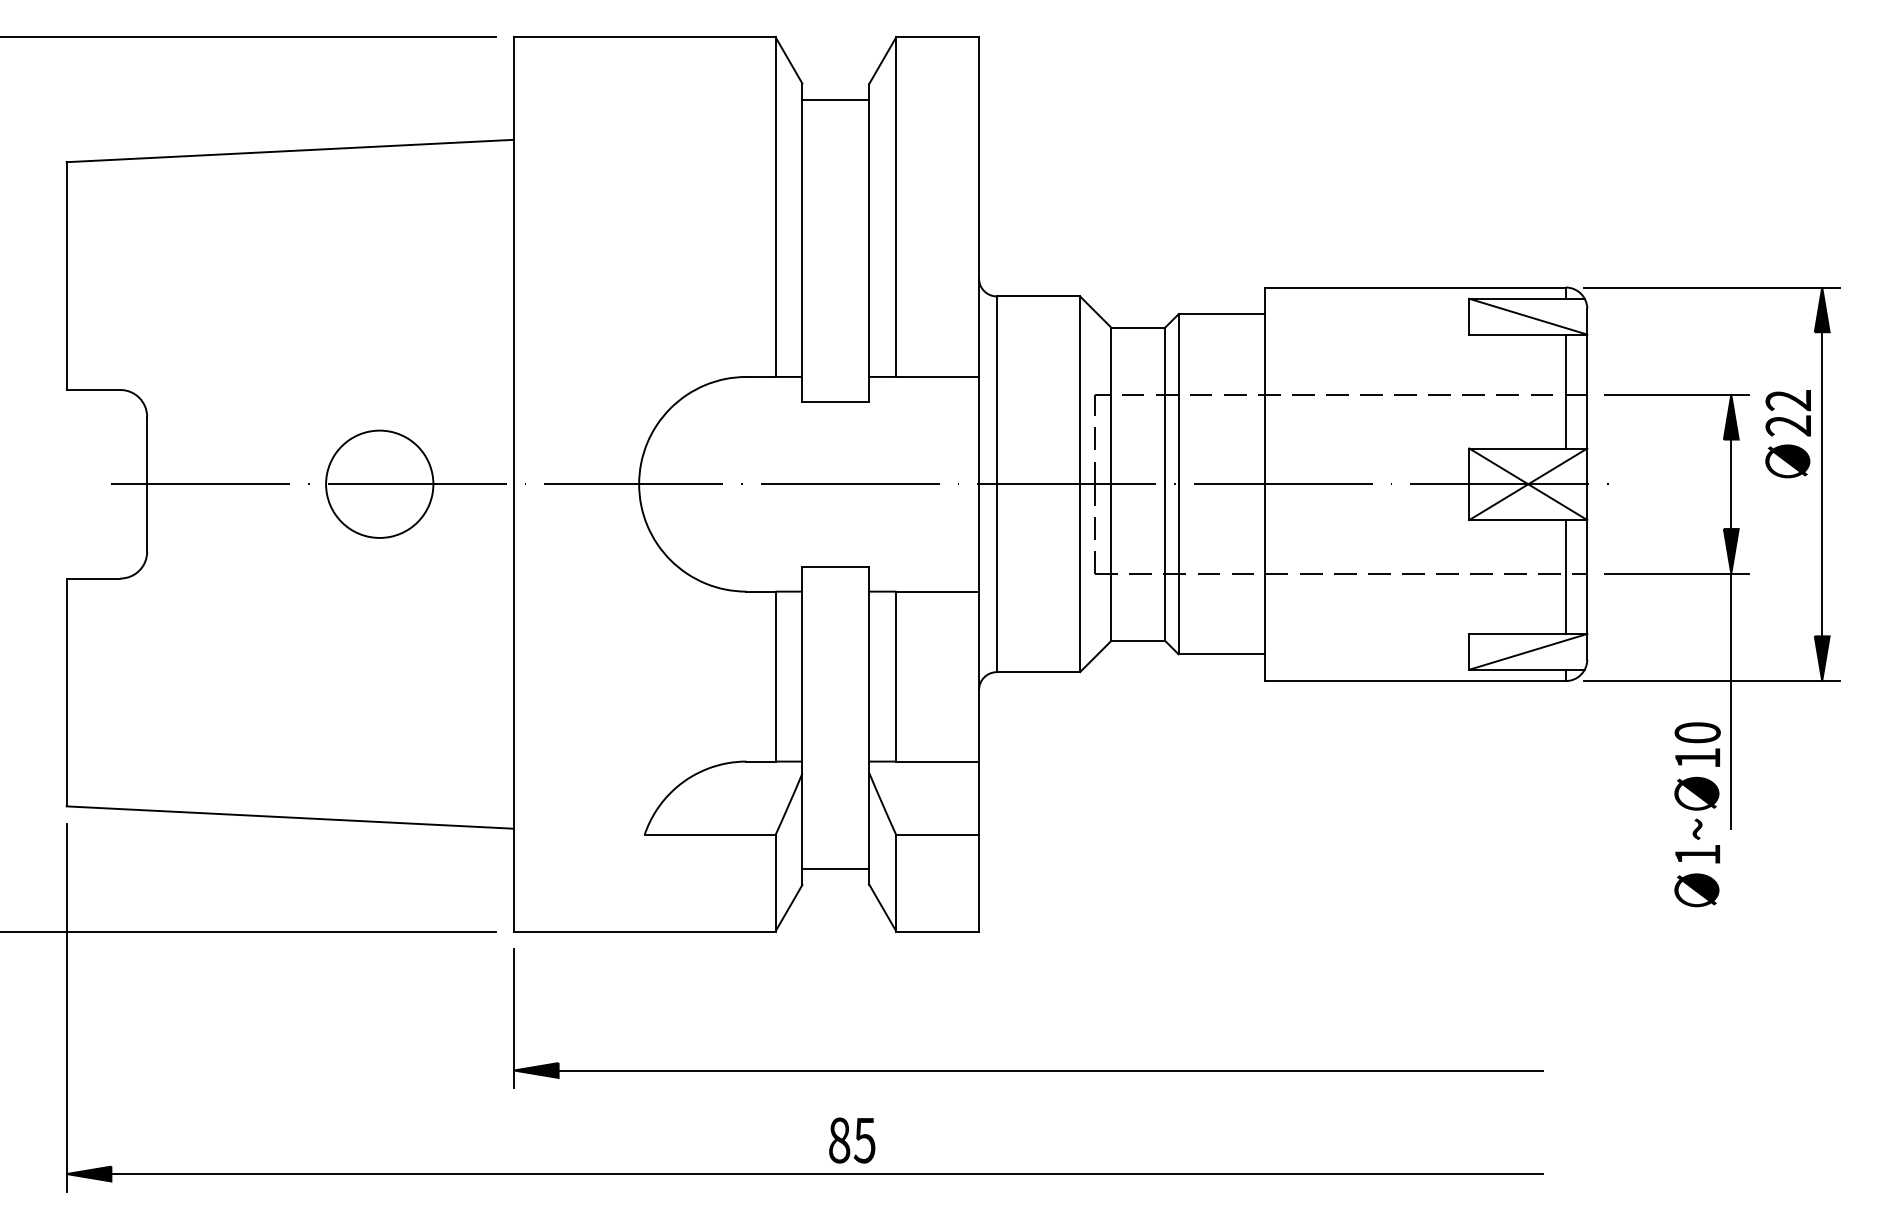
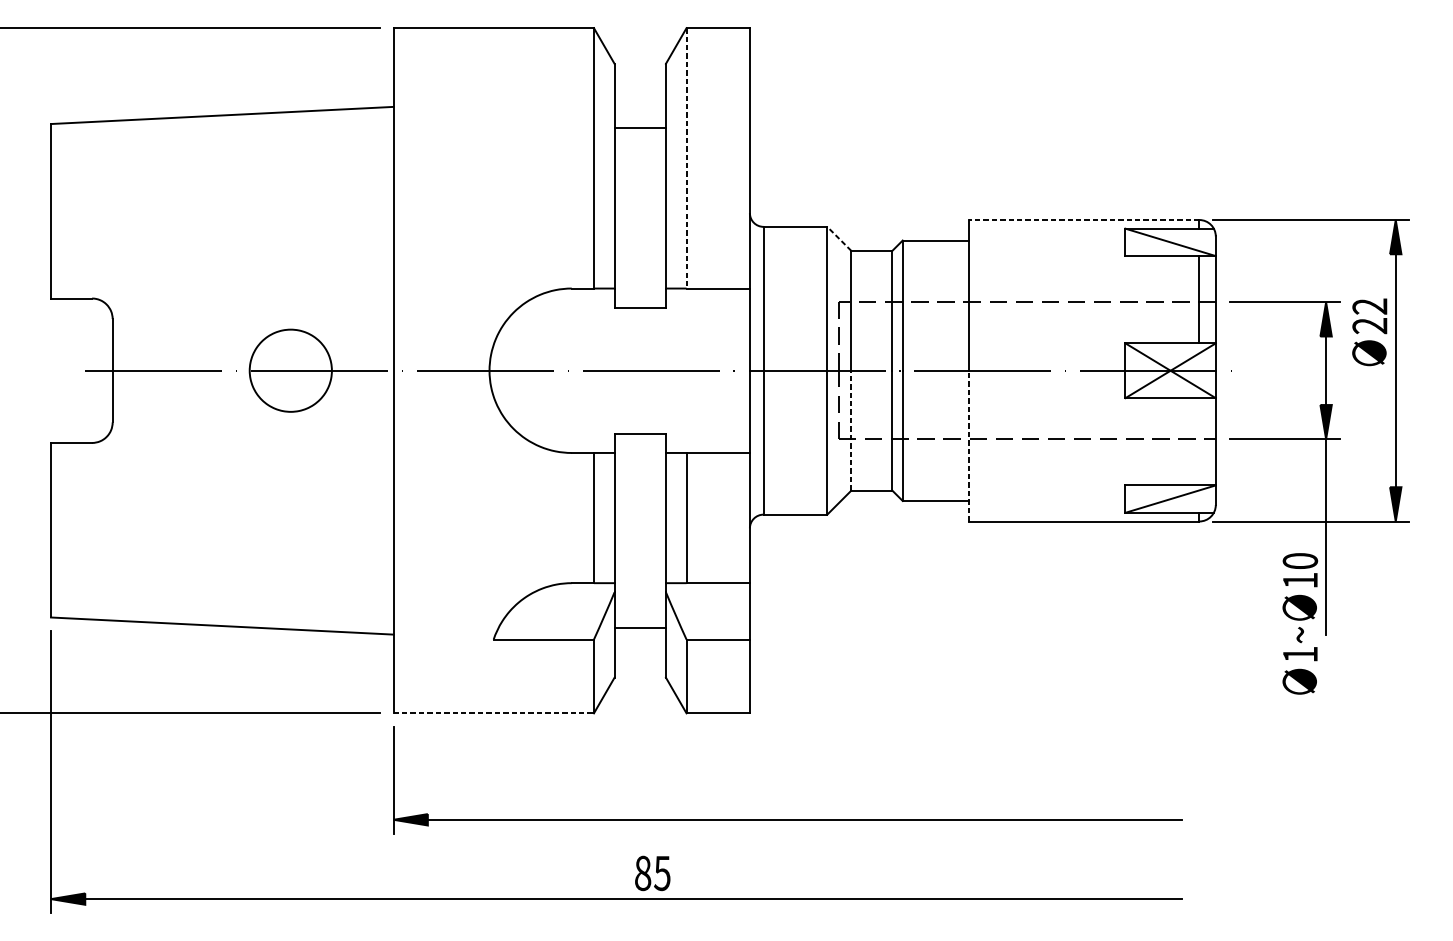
line: (835, 99) -> (639, 128), moved
line: (896, 207) -> (686, 158), solid -> dashed
line: (1415, 287) -> (1084, 220), solid -> dashed
line: (1095, 311) -> (839, 238), solid -> dashed
line: (1111, 562) -> (851, 430), solid -> dashed
line: (1565, 576) -> (1199, 441), removed
line: (1265, 582) -> (969, 445), solid -> dashed
line: (835, 868) -> (639, 627), moved
line: (644, 931) -> (493, 713), solid -> dashed

